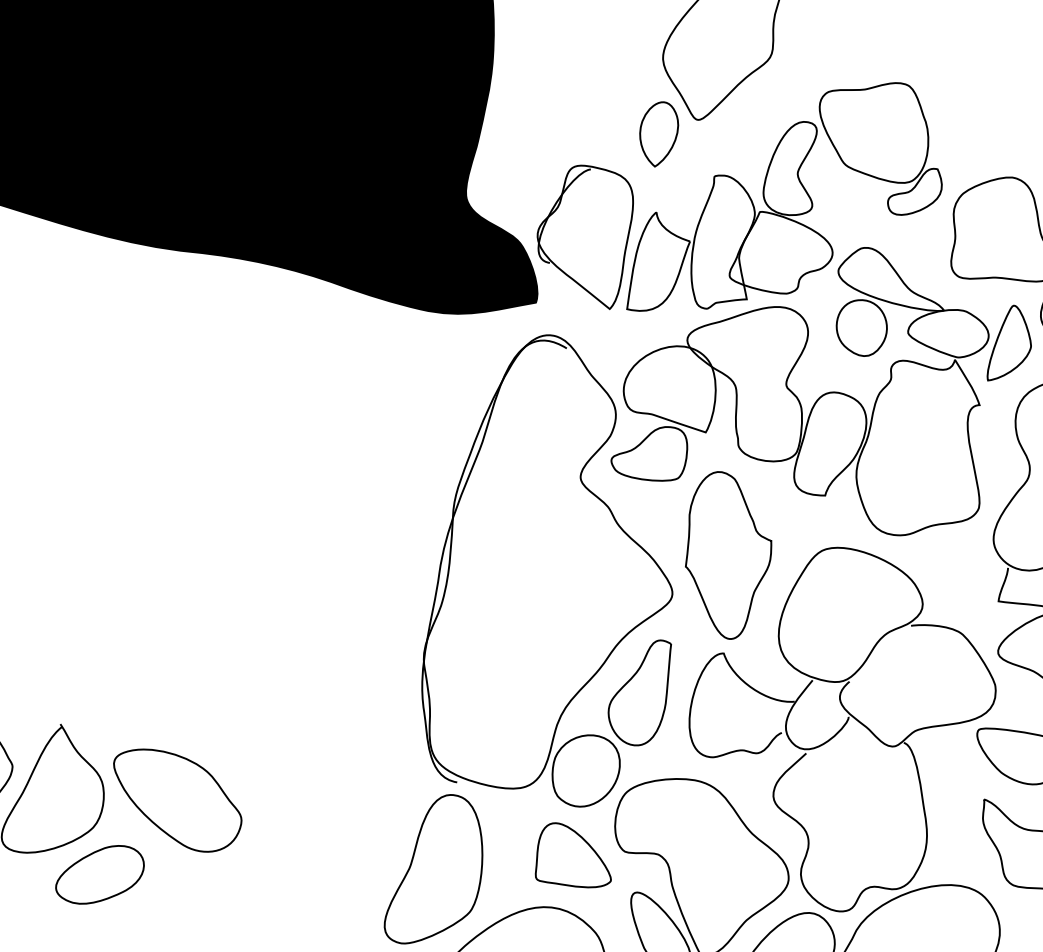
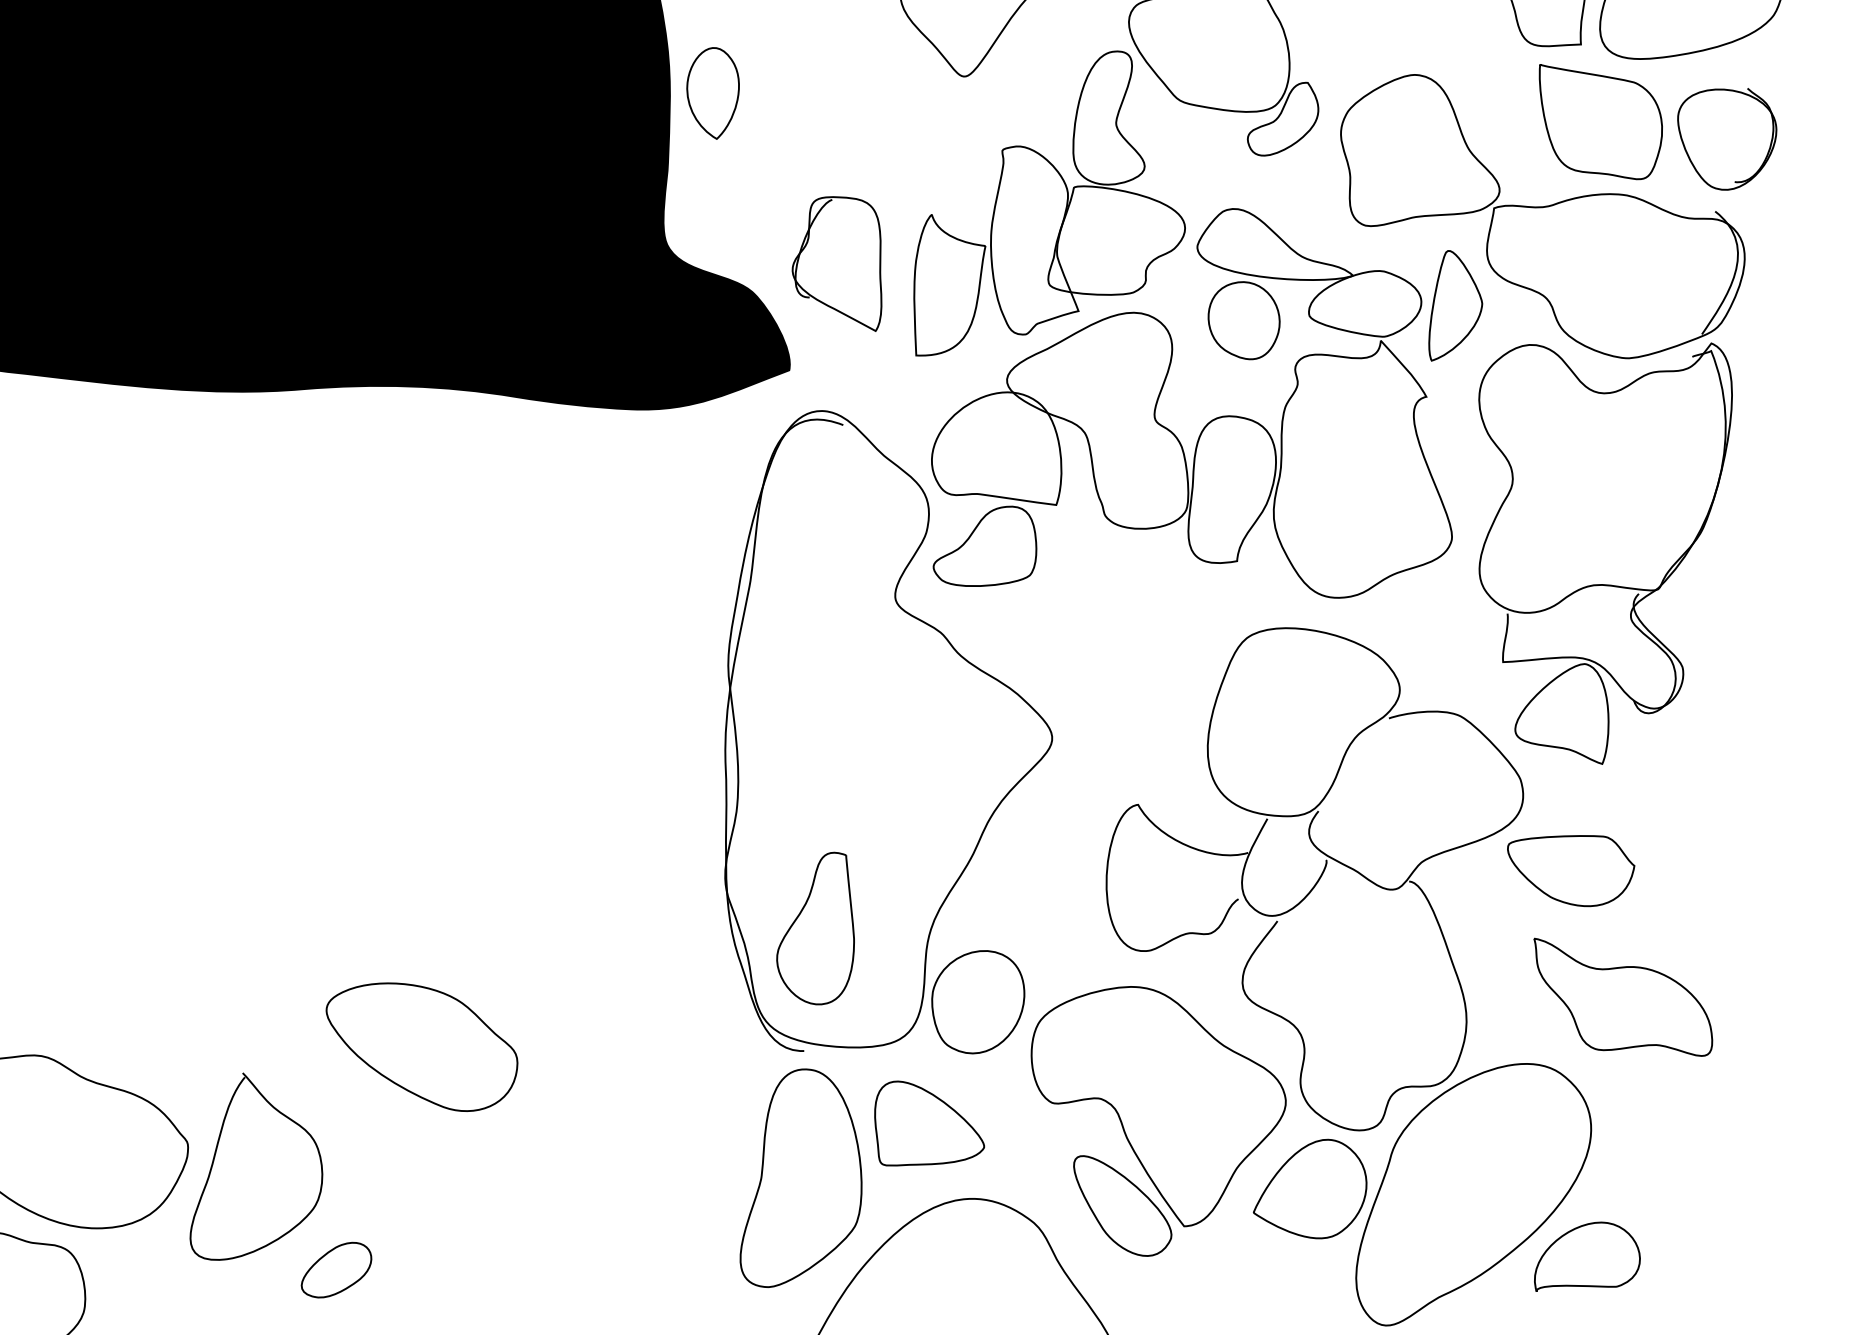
part: (657, 134) -> (712, 93), moved
part: (583, 234) -> (836, 263), size x0.7
part: (726, 555) -> (1116, 669), removed
part: (640, 691) -> (815, 928), moved
part: (176, 799) -> (421, 1046), moved
part: (575, 857) -> (929, 1123), moved
part: (100, 874) -> (336, 1269), size x0.6

